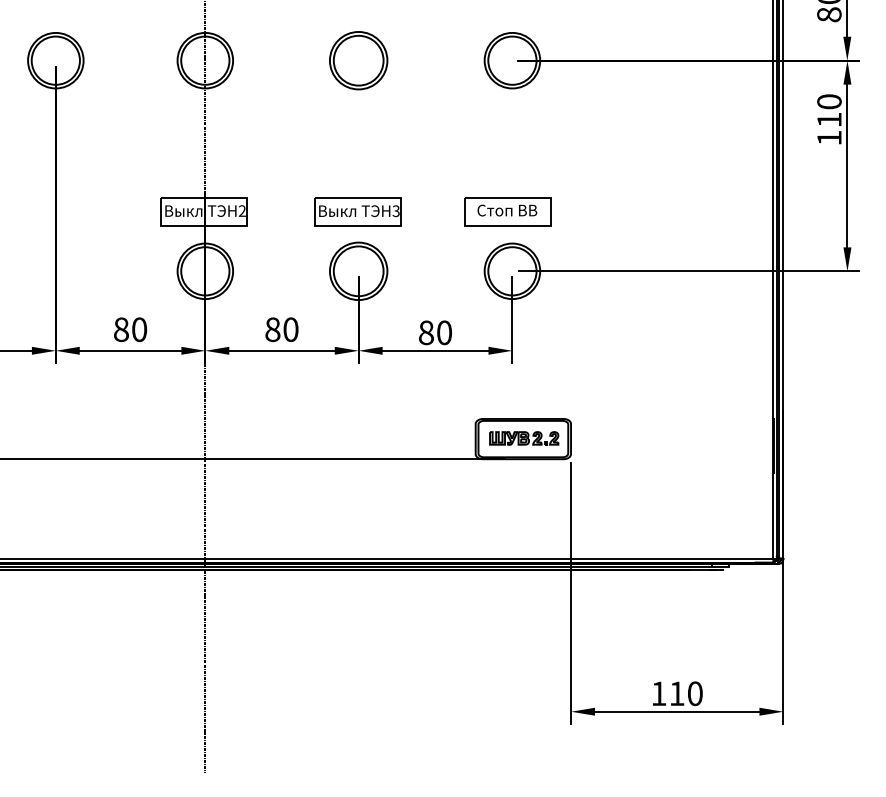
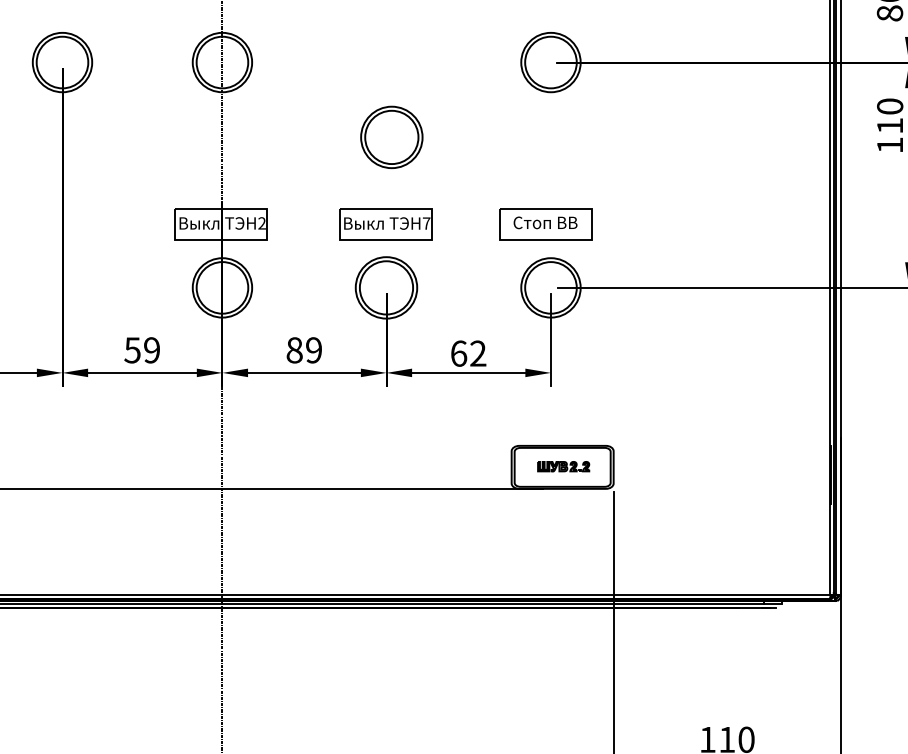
part: (358, 60) -> (391, 137), moved
text: (395, 211) -> (425, 223), 3 -> 7
text: (130, 329) -> (142, 350), 80 -> 59
text: (290, 329) -> (313, 350), 80 -> 89
text: (435, 332) -> (468, 353), 80 -> 62
part: (524, 438) -> (563, 466), size x0.7

